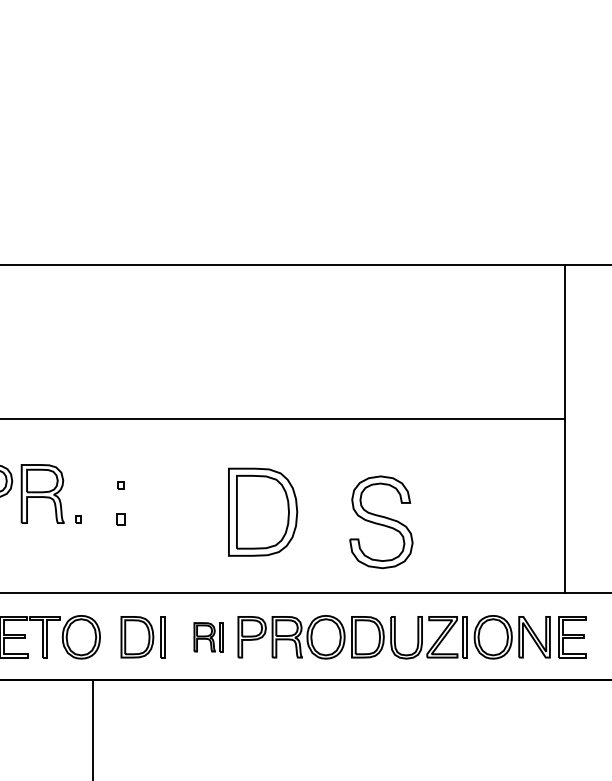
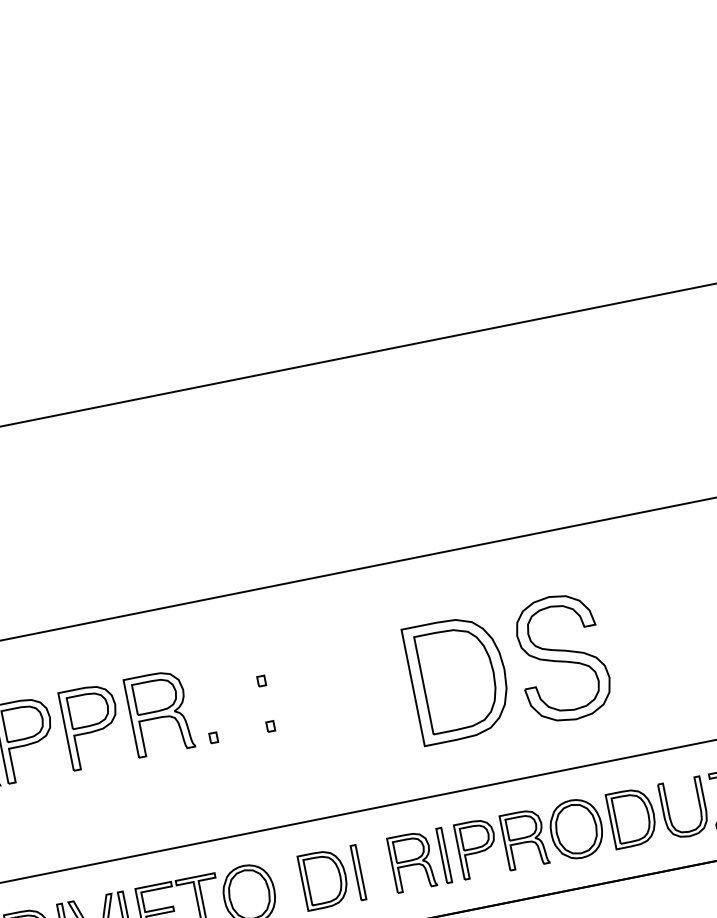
part: (120, 519) -> (270, 726), size x0.62
part: (381, 522) -> (562, 658), moved
part: (208, 637) -> (419, 860), size x1.43

